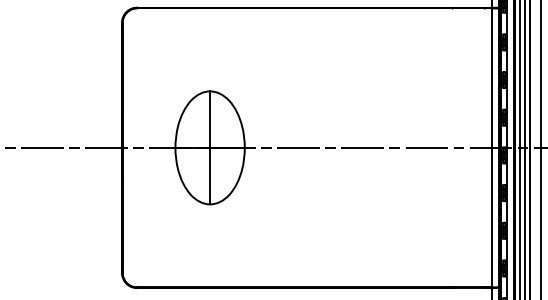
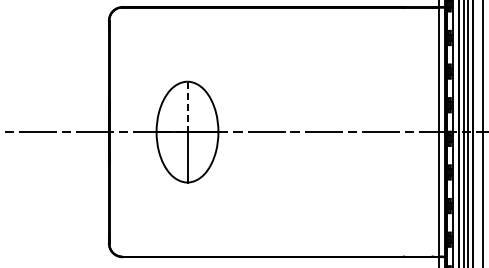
line: (210, 120) -> (187, 107), solid -> dashed

